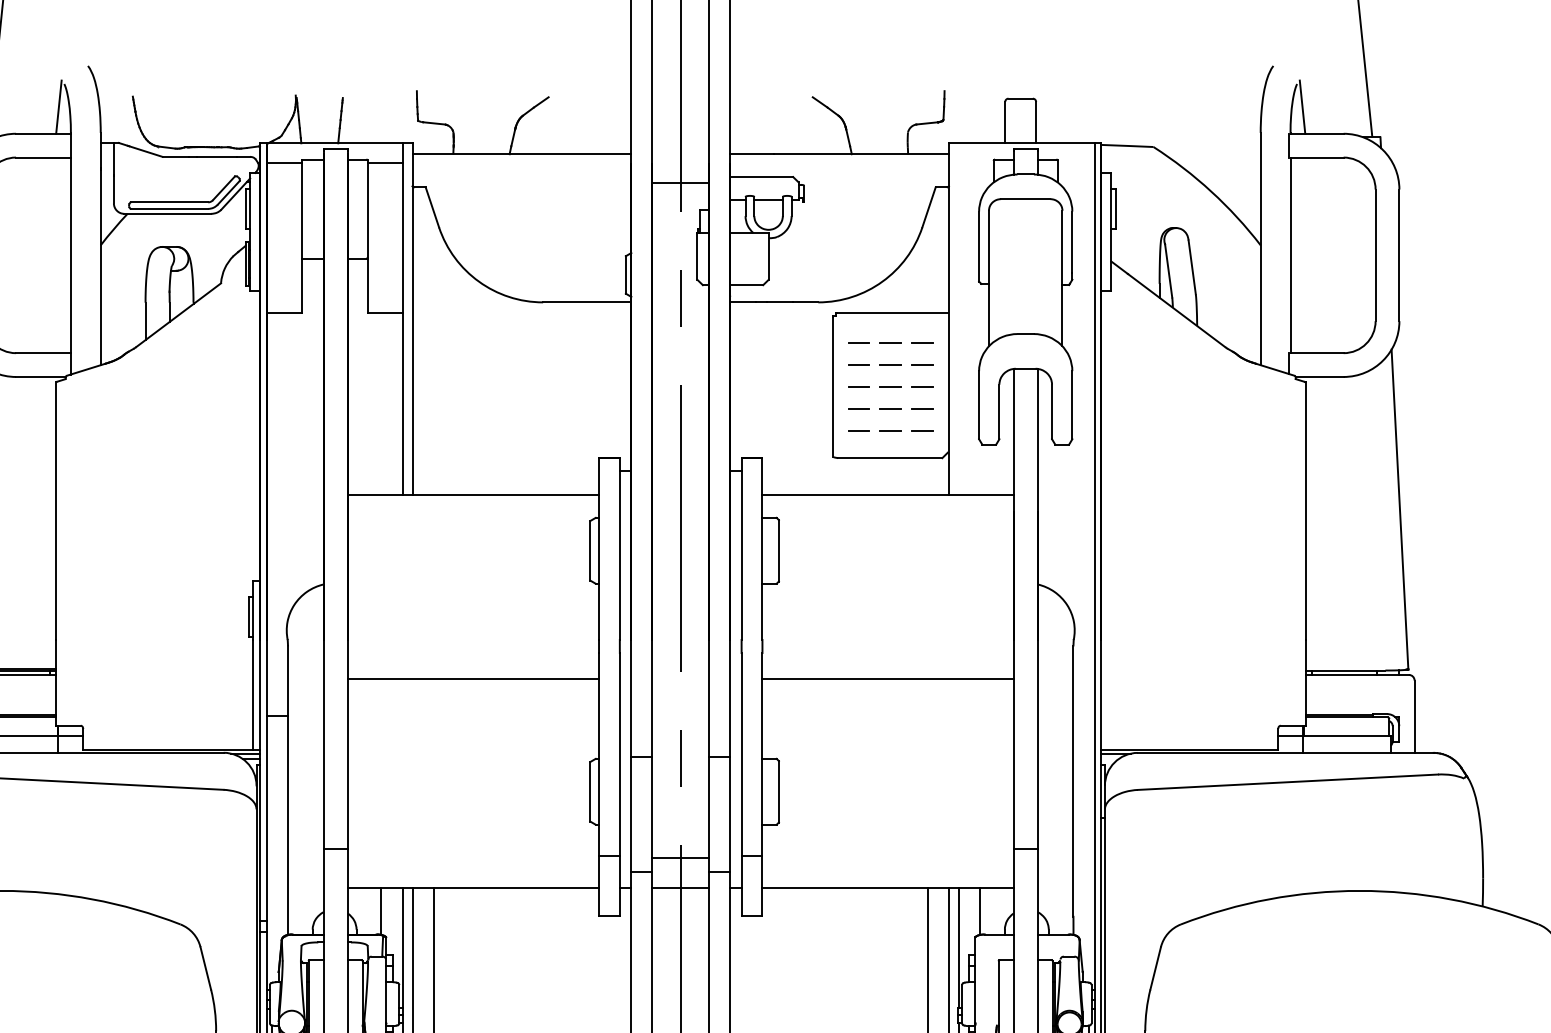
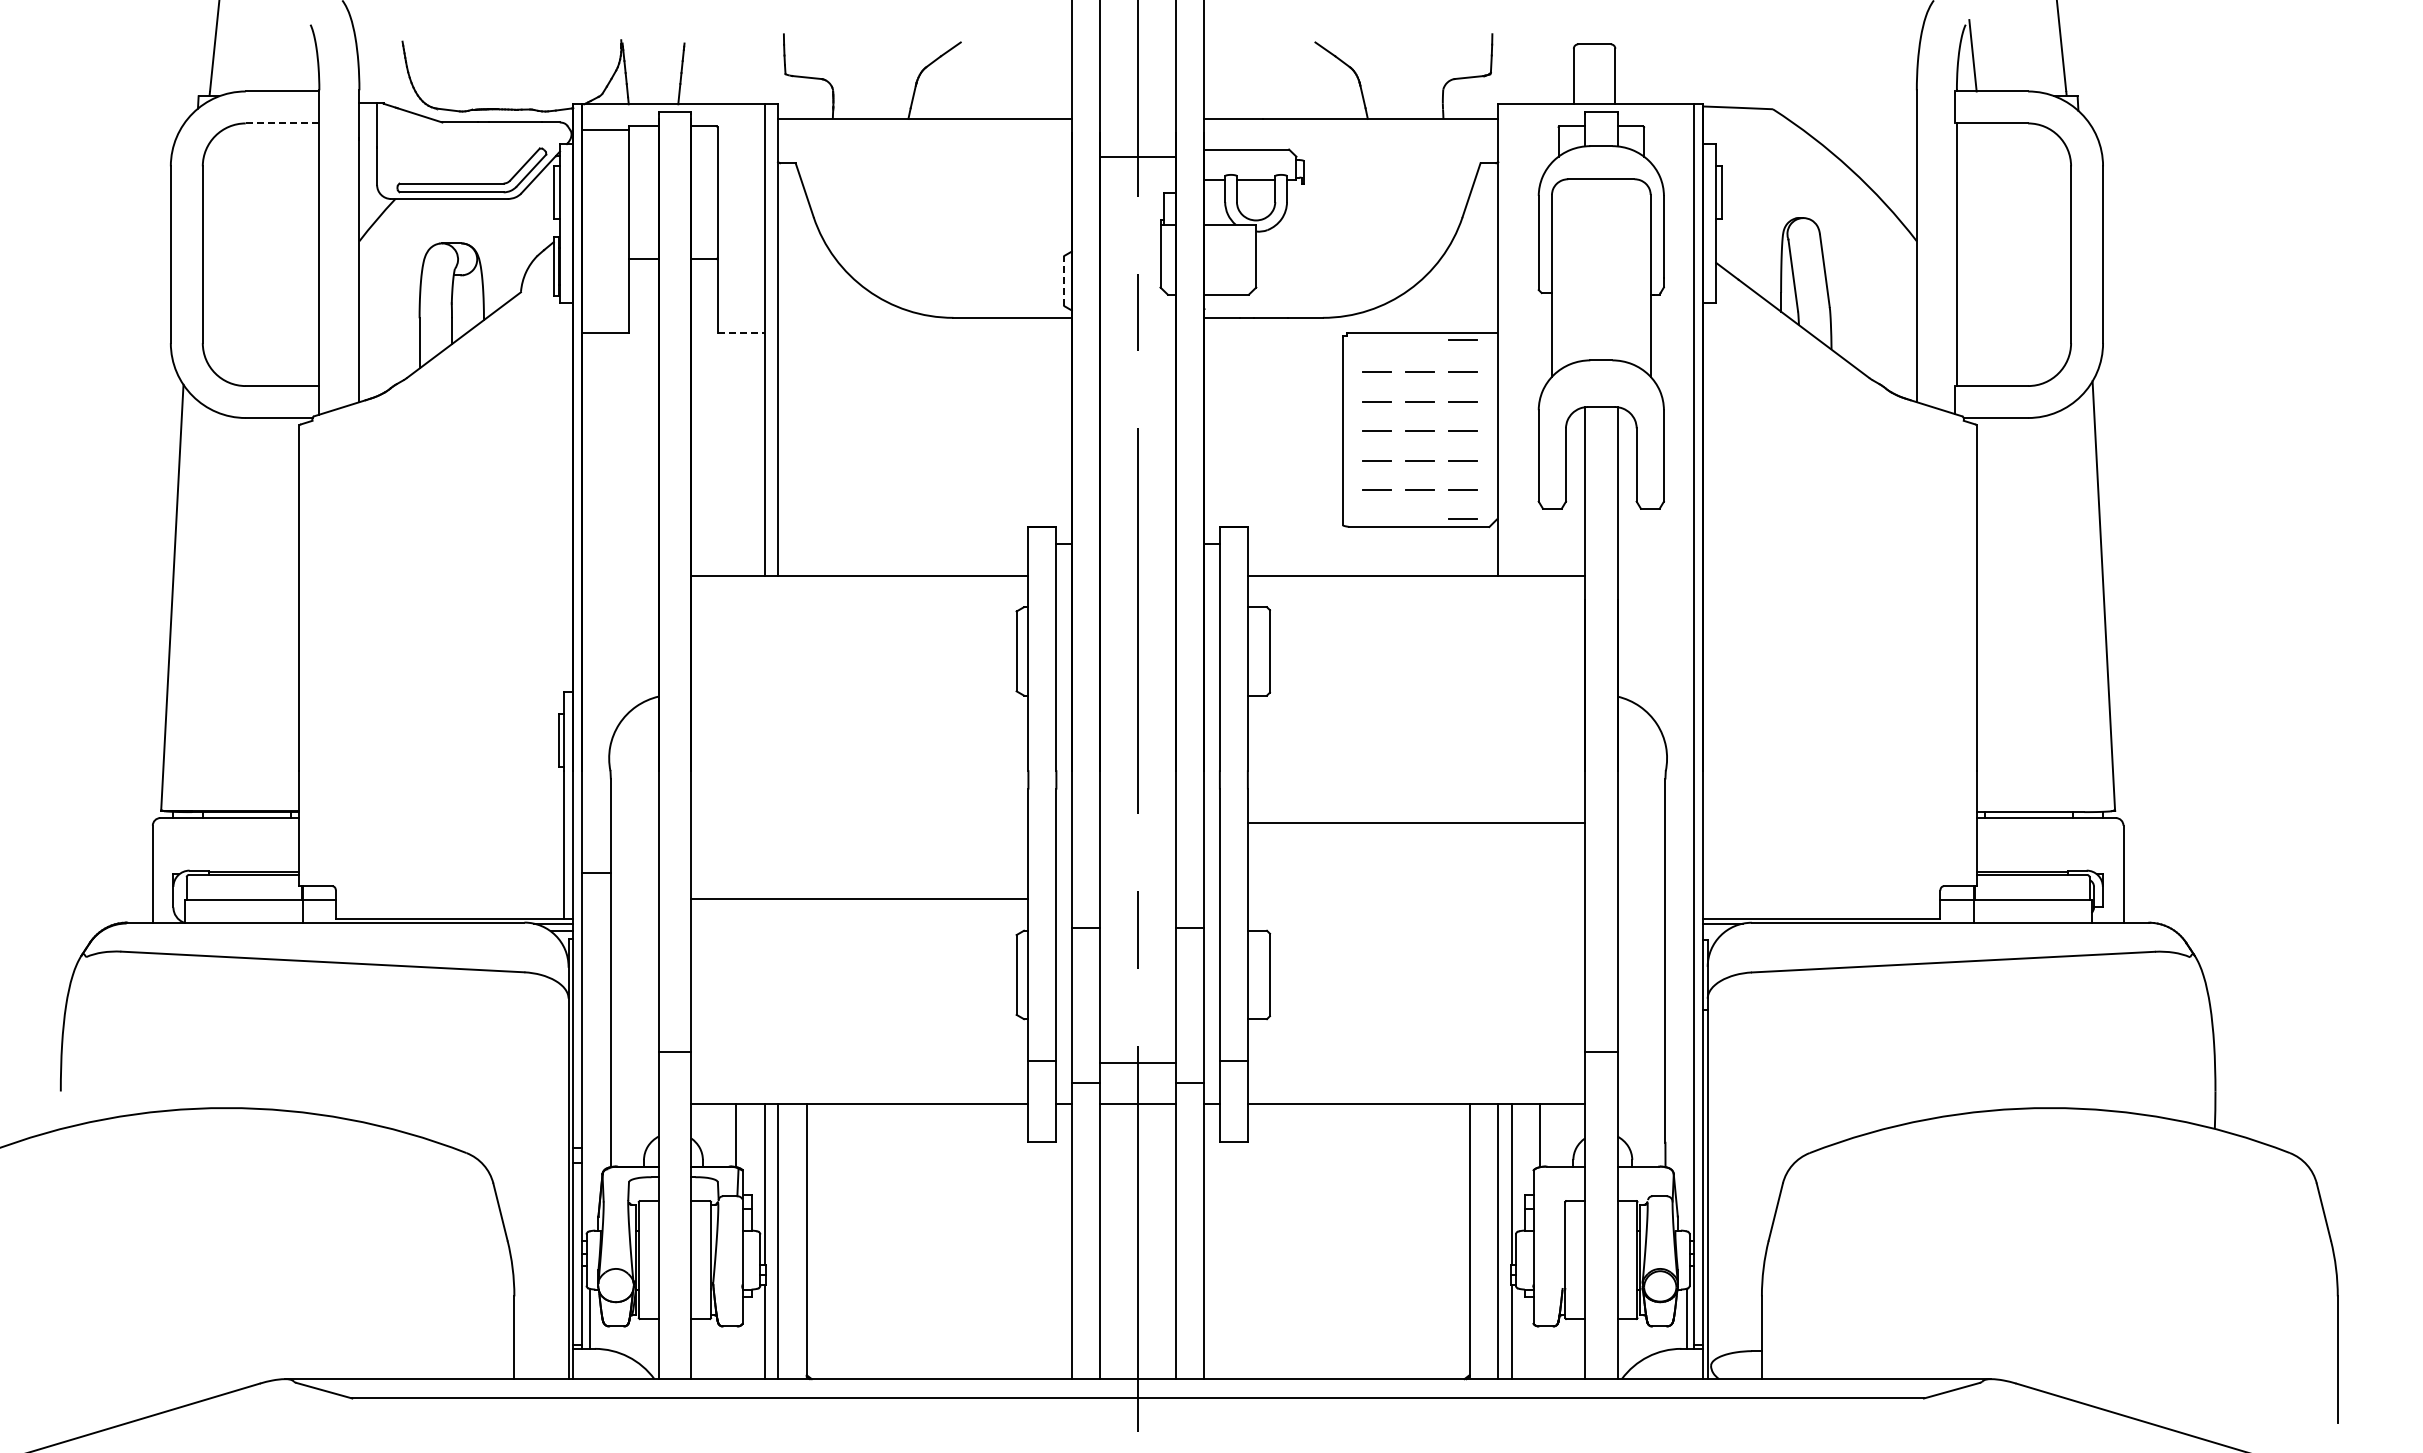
line: (58, 106) -> (302, 55), removed
line: (43, 157) -> (282, 123), solid -> dashed
line: (384, 162) -> (740, 130), removed
line: (625, 274) -> (1064, 280), solid -> dashed
line: (385, 313) -> (741, 332), solid -> dashed
line: (922, 318) -> (1462, 339), added
line: (922, 451) -> (1462, 518), added
line: (473, 678) -> (859, 899), moved

